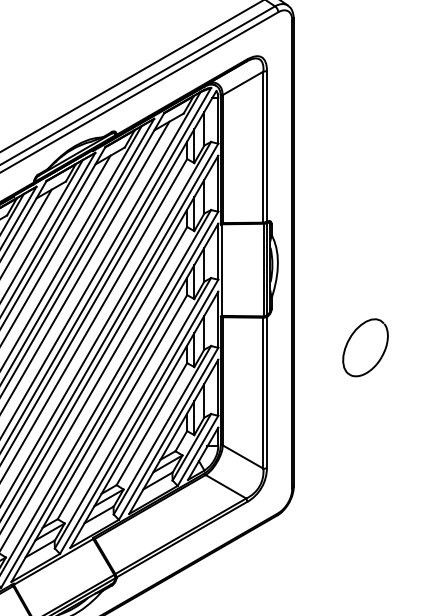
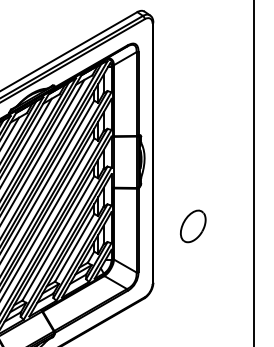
part: (366, 347) -> (193, 226), moved

